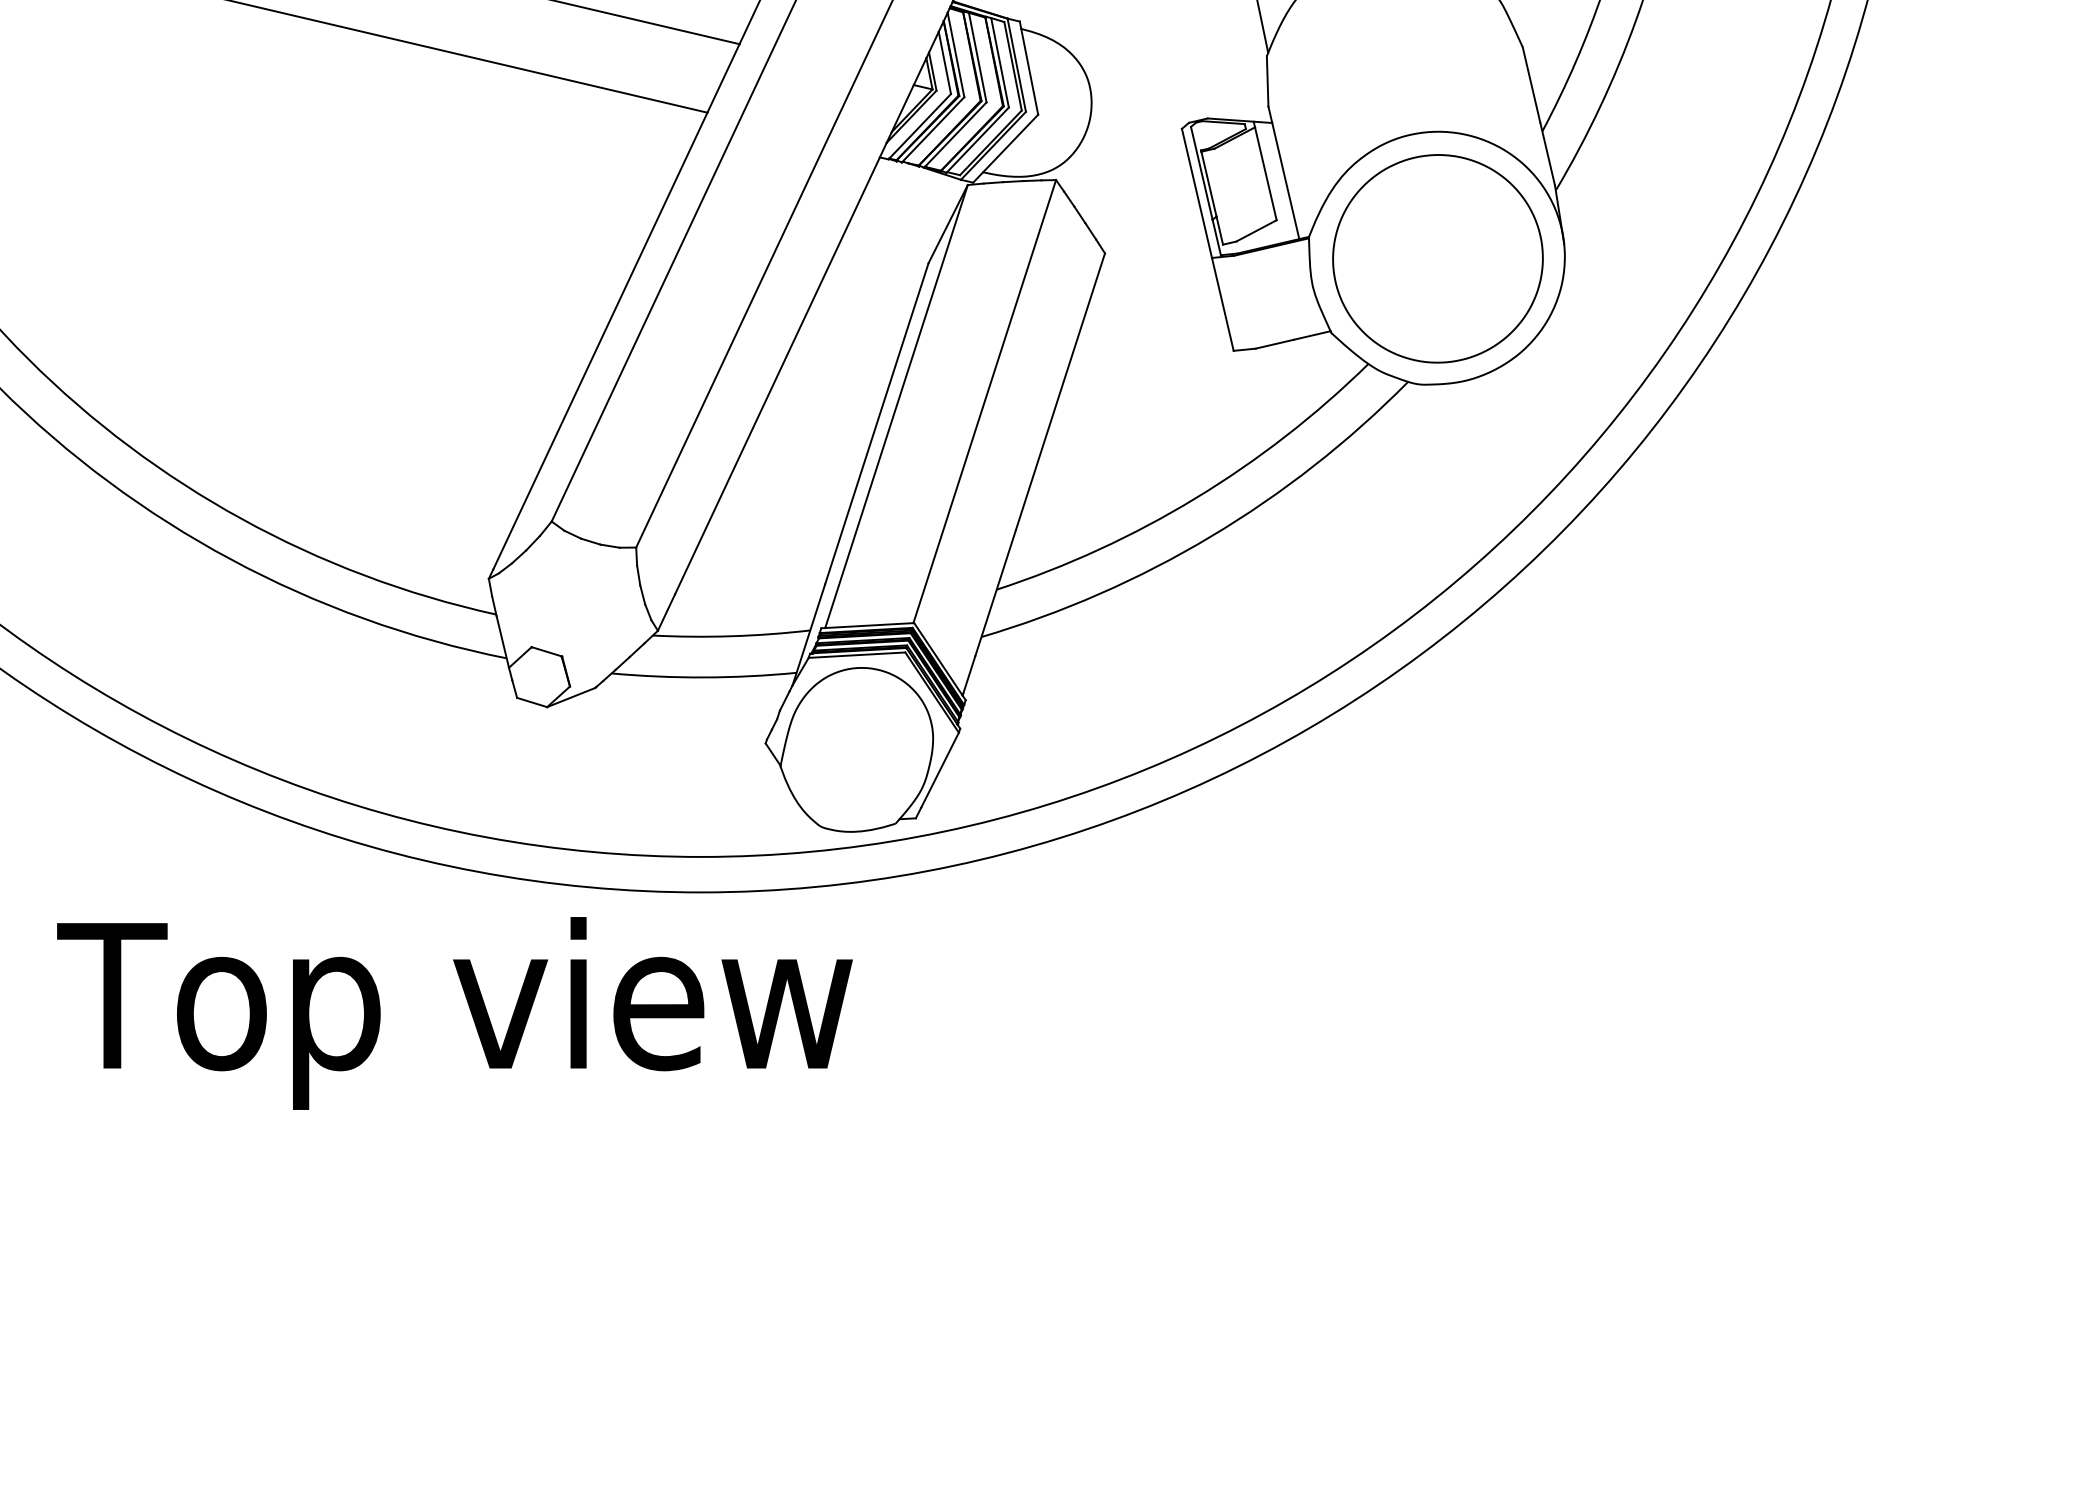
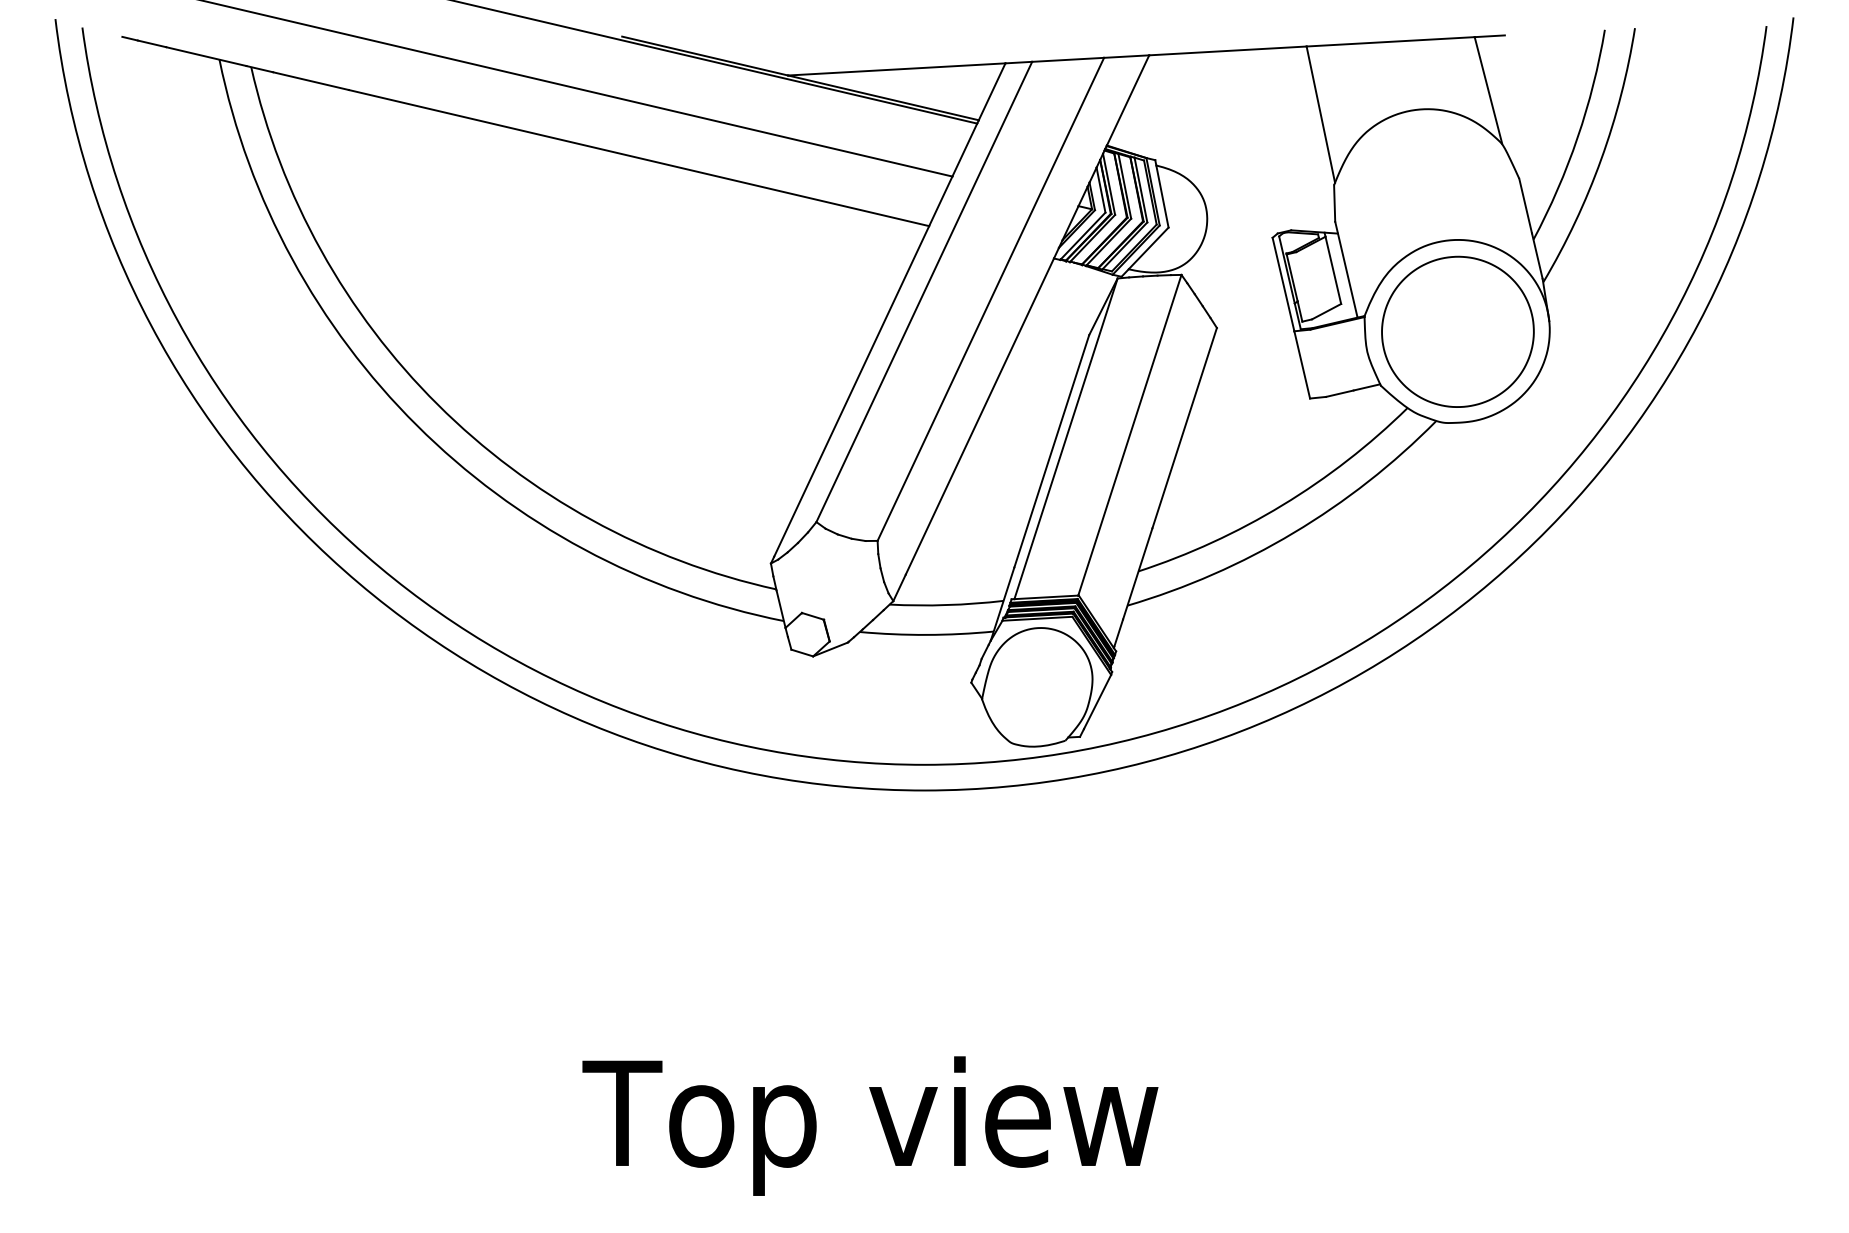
text: (455, 1012) -> (870, 1125), moved

